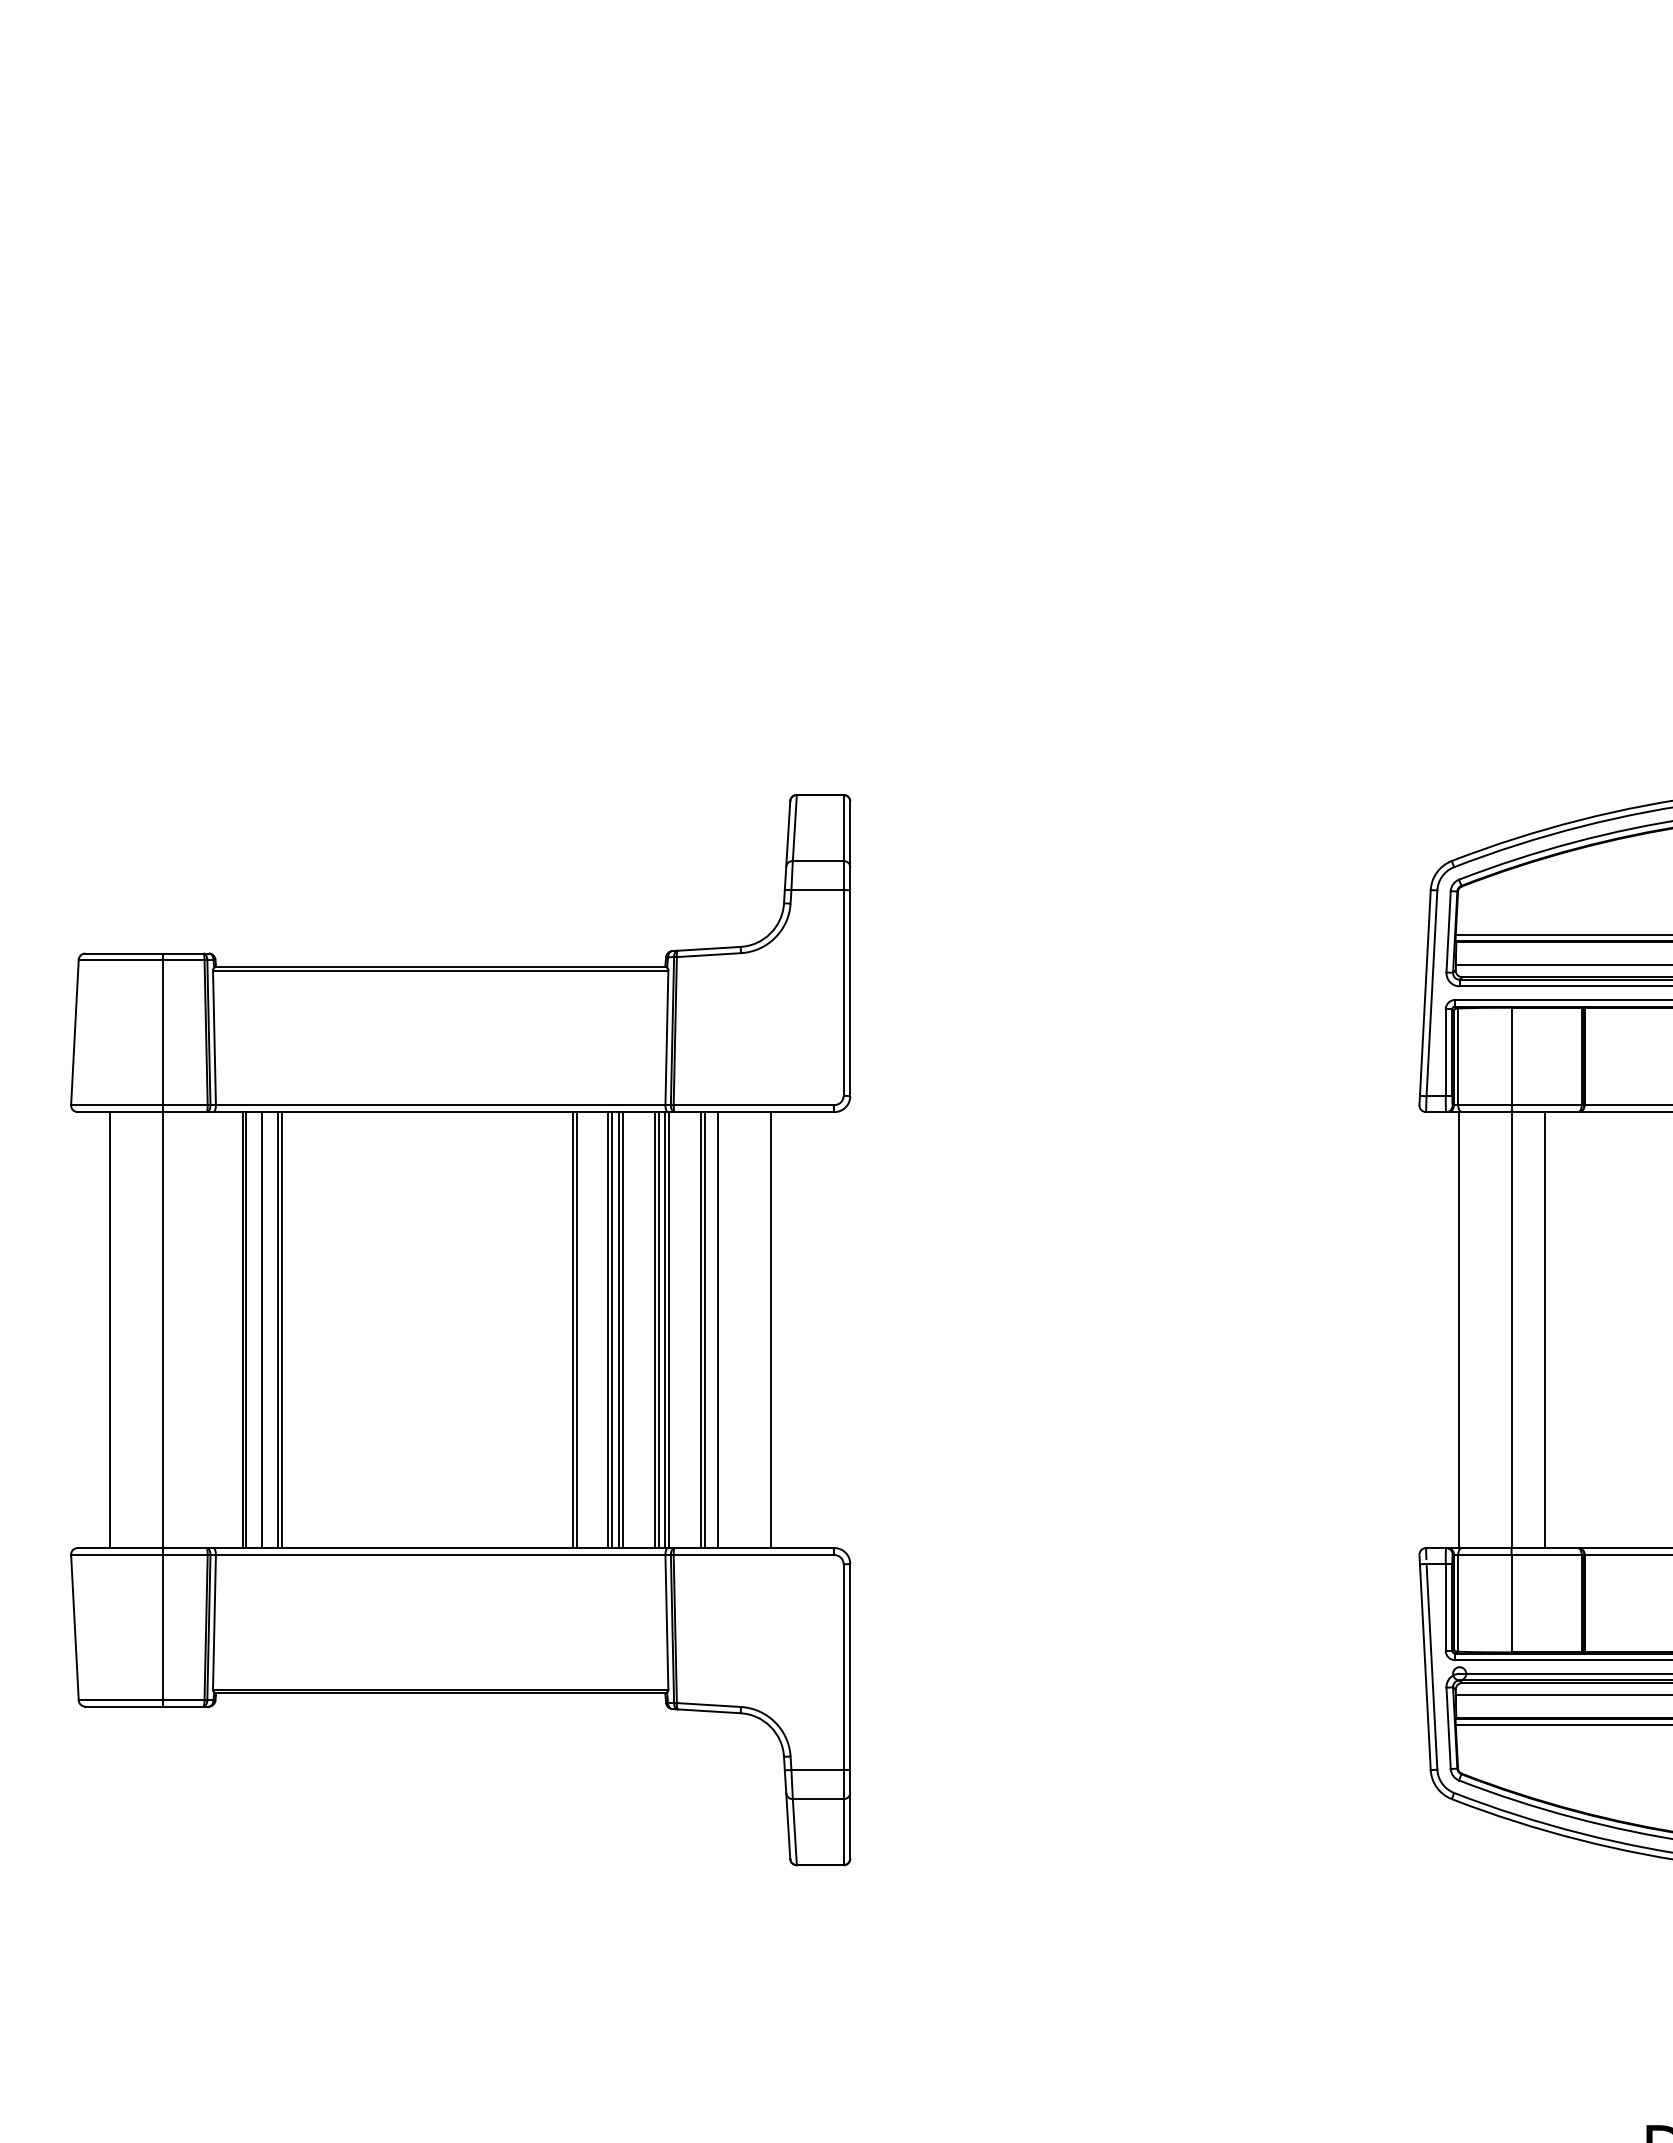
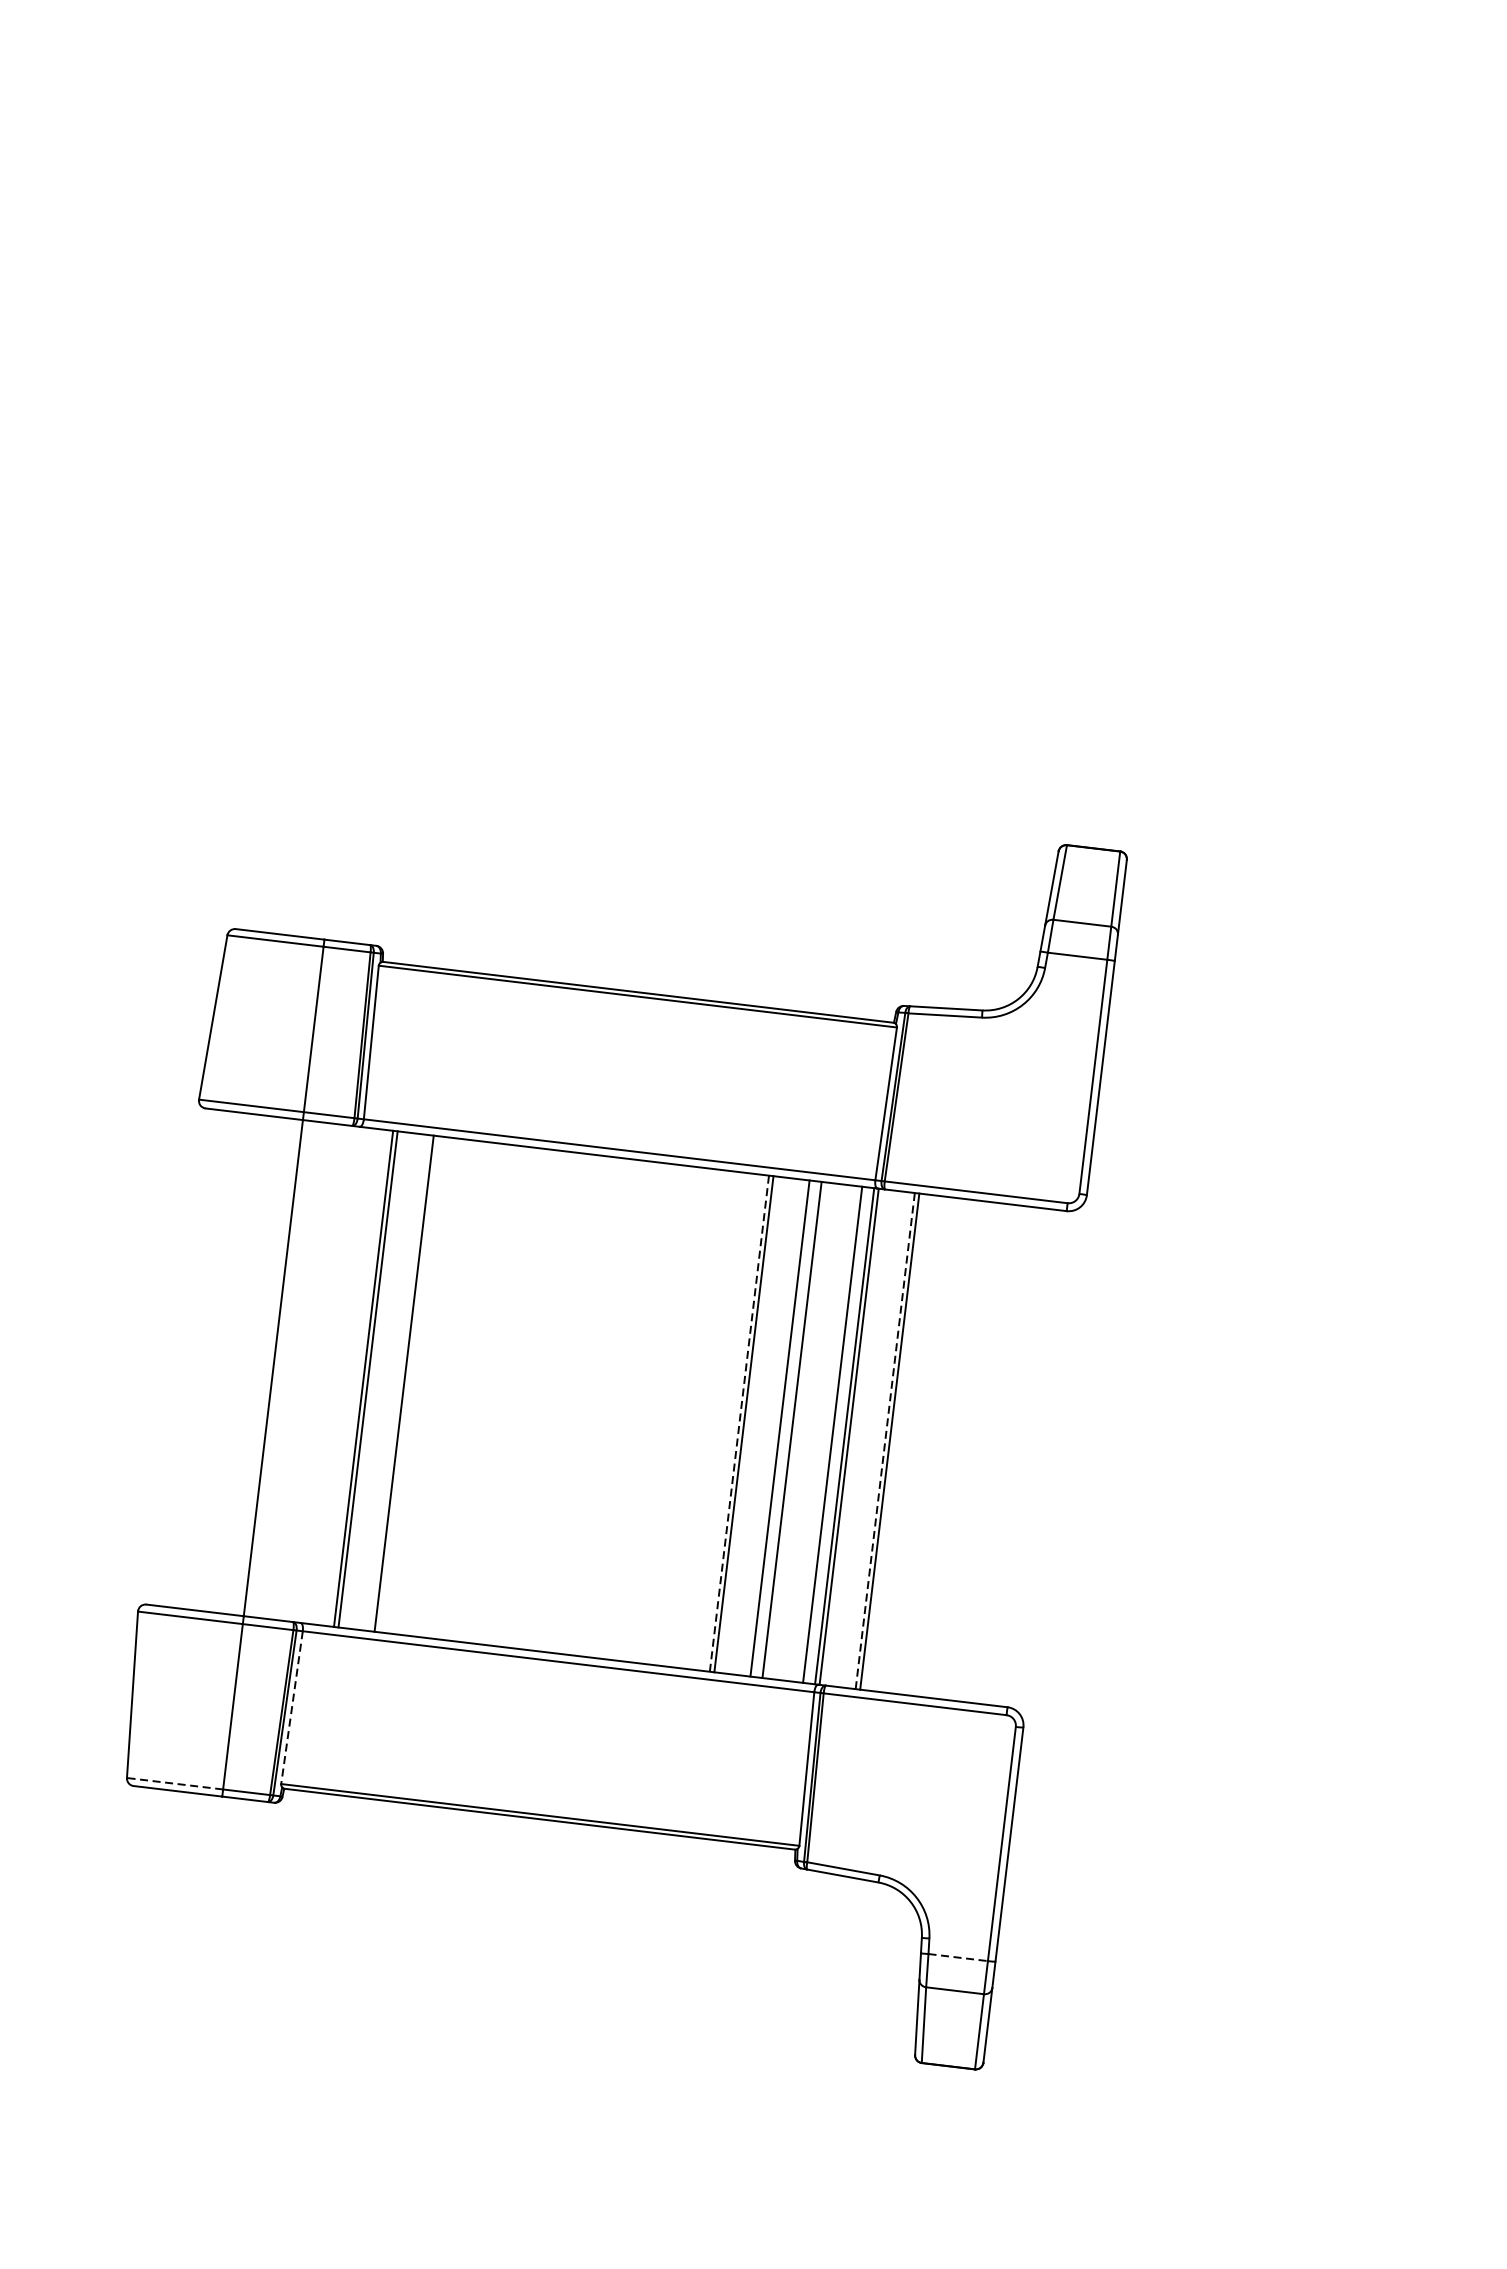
line: (110, 1330) -> (213, 1361), removed
line: (262, 1330) -> (386, 1382), removed
line: (282, 1330) -> (409, 1384), removed
line: (572, 1330) -> (739, 1424), solid -> dashed
line: (612, 1330) -> (784, 1429), removed
line: (623, 1330) -> (797, 1431), removed
line: (658, 1330) -> (836, 1435), removed
line: (700, 1330) -> (884, 1441), solid -> dashed
line: (718, 1330) -> (905, 1443), removed
line: (770, 1330) -> (964, 1450), removed
line: (214, 1622) -> (292, 1707), solid -> dashed
line: (120, 1700) -> (174, 1783), solid -> dashed
line: (818, 1770) -> (959, 1958), solid -> dashed

